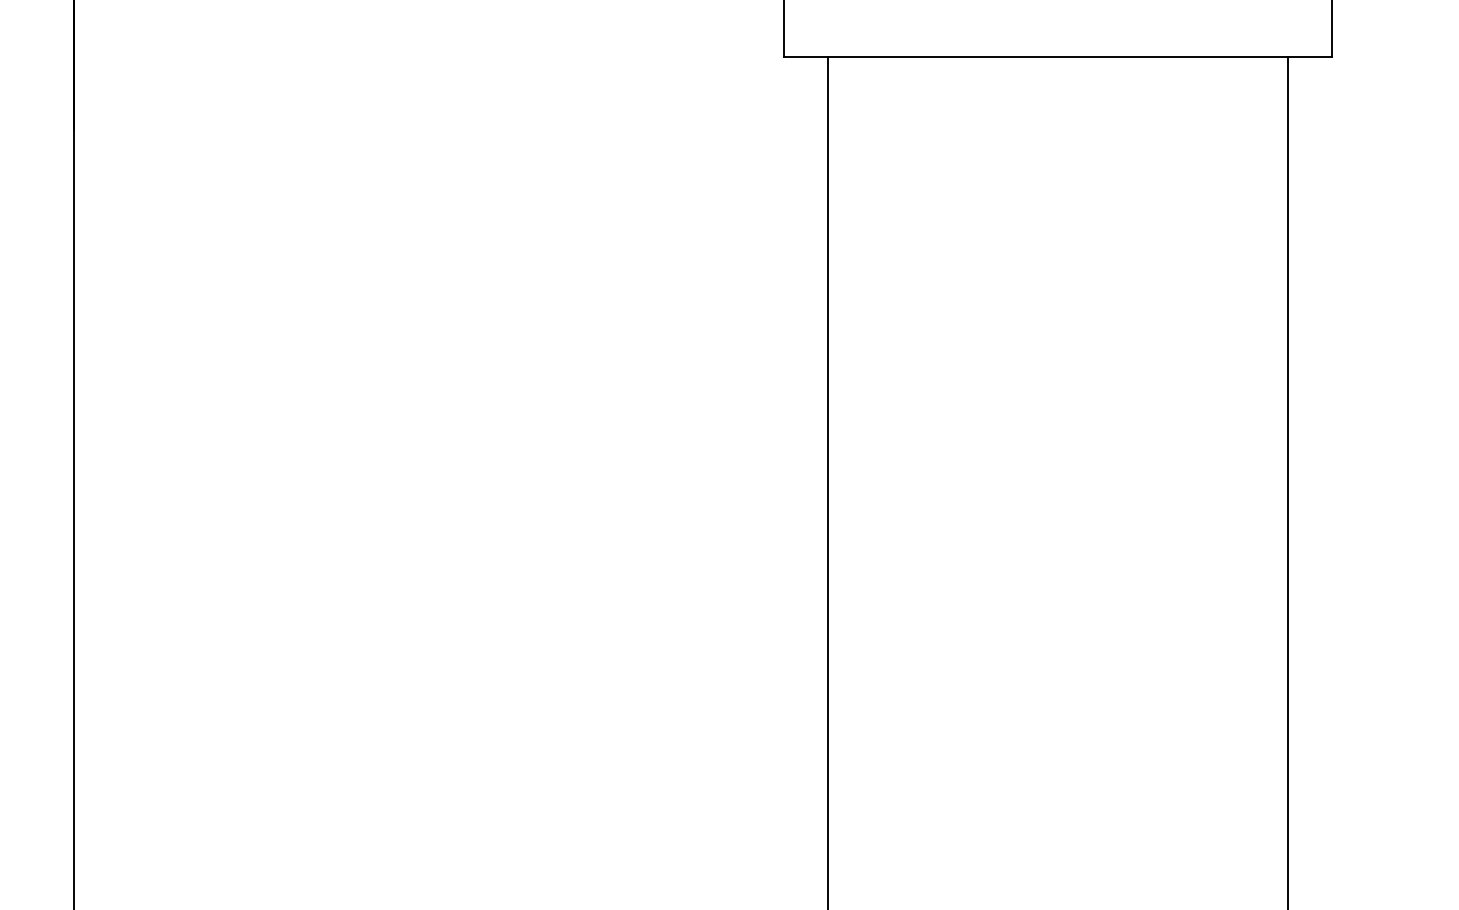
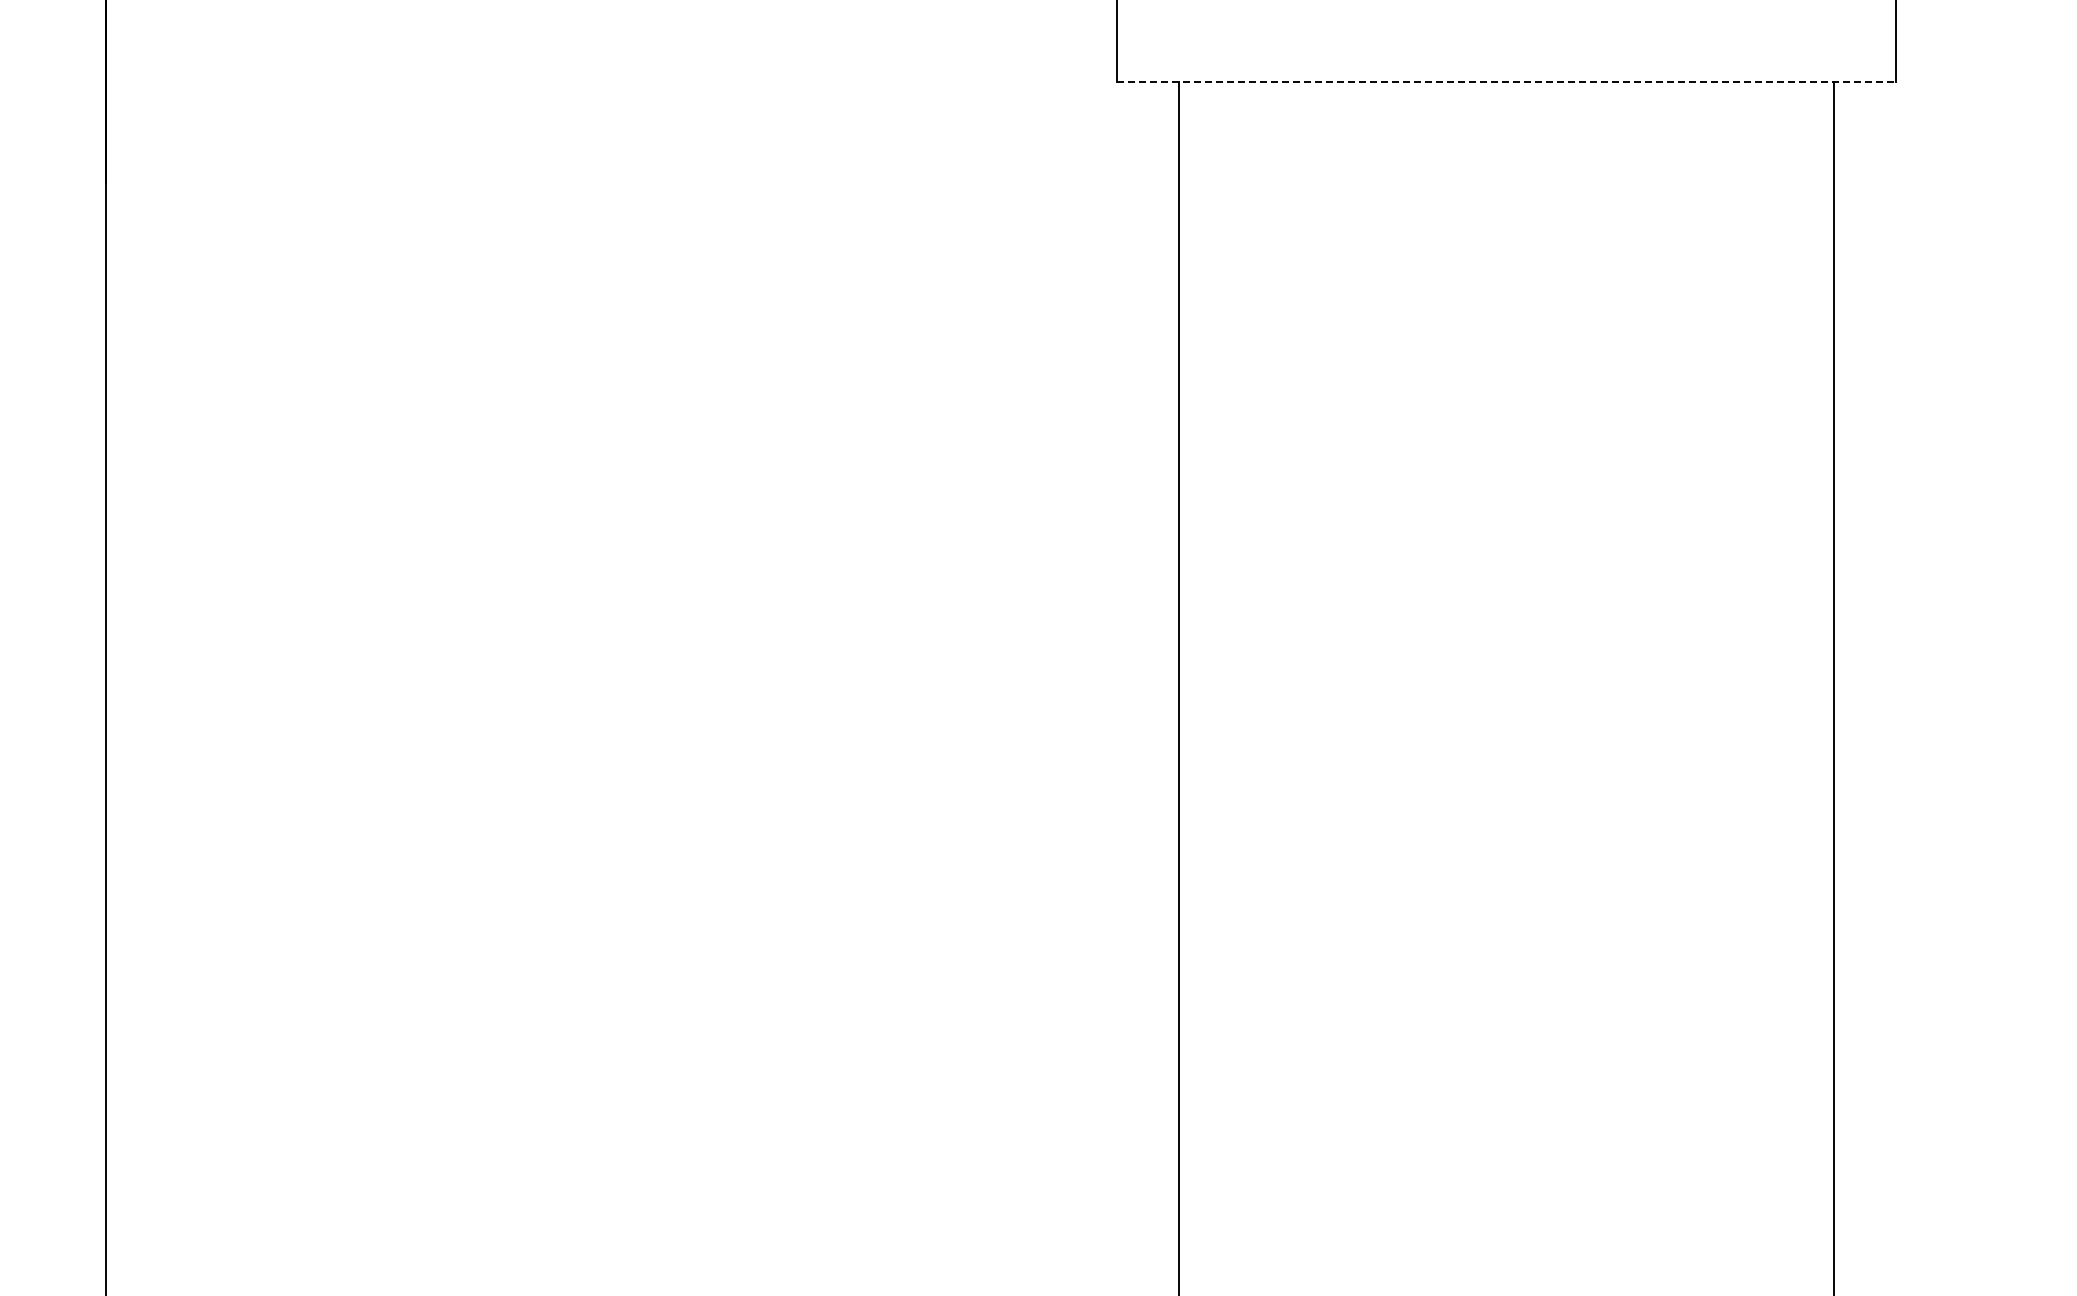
line: (1058, 57) -> (1506, 81), solid -> dashed

